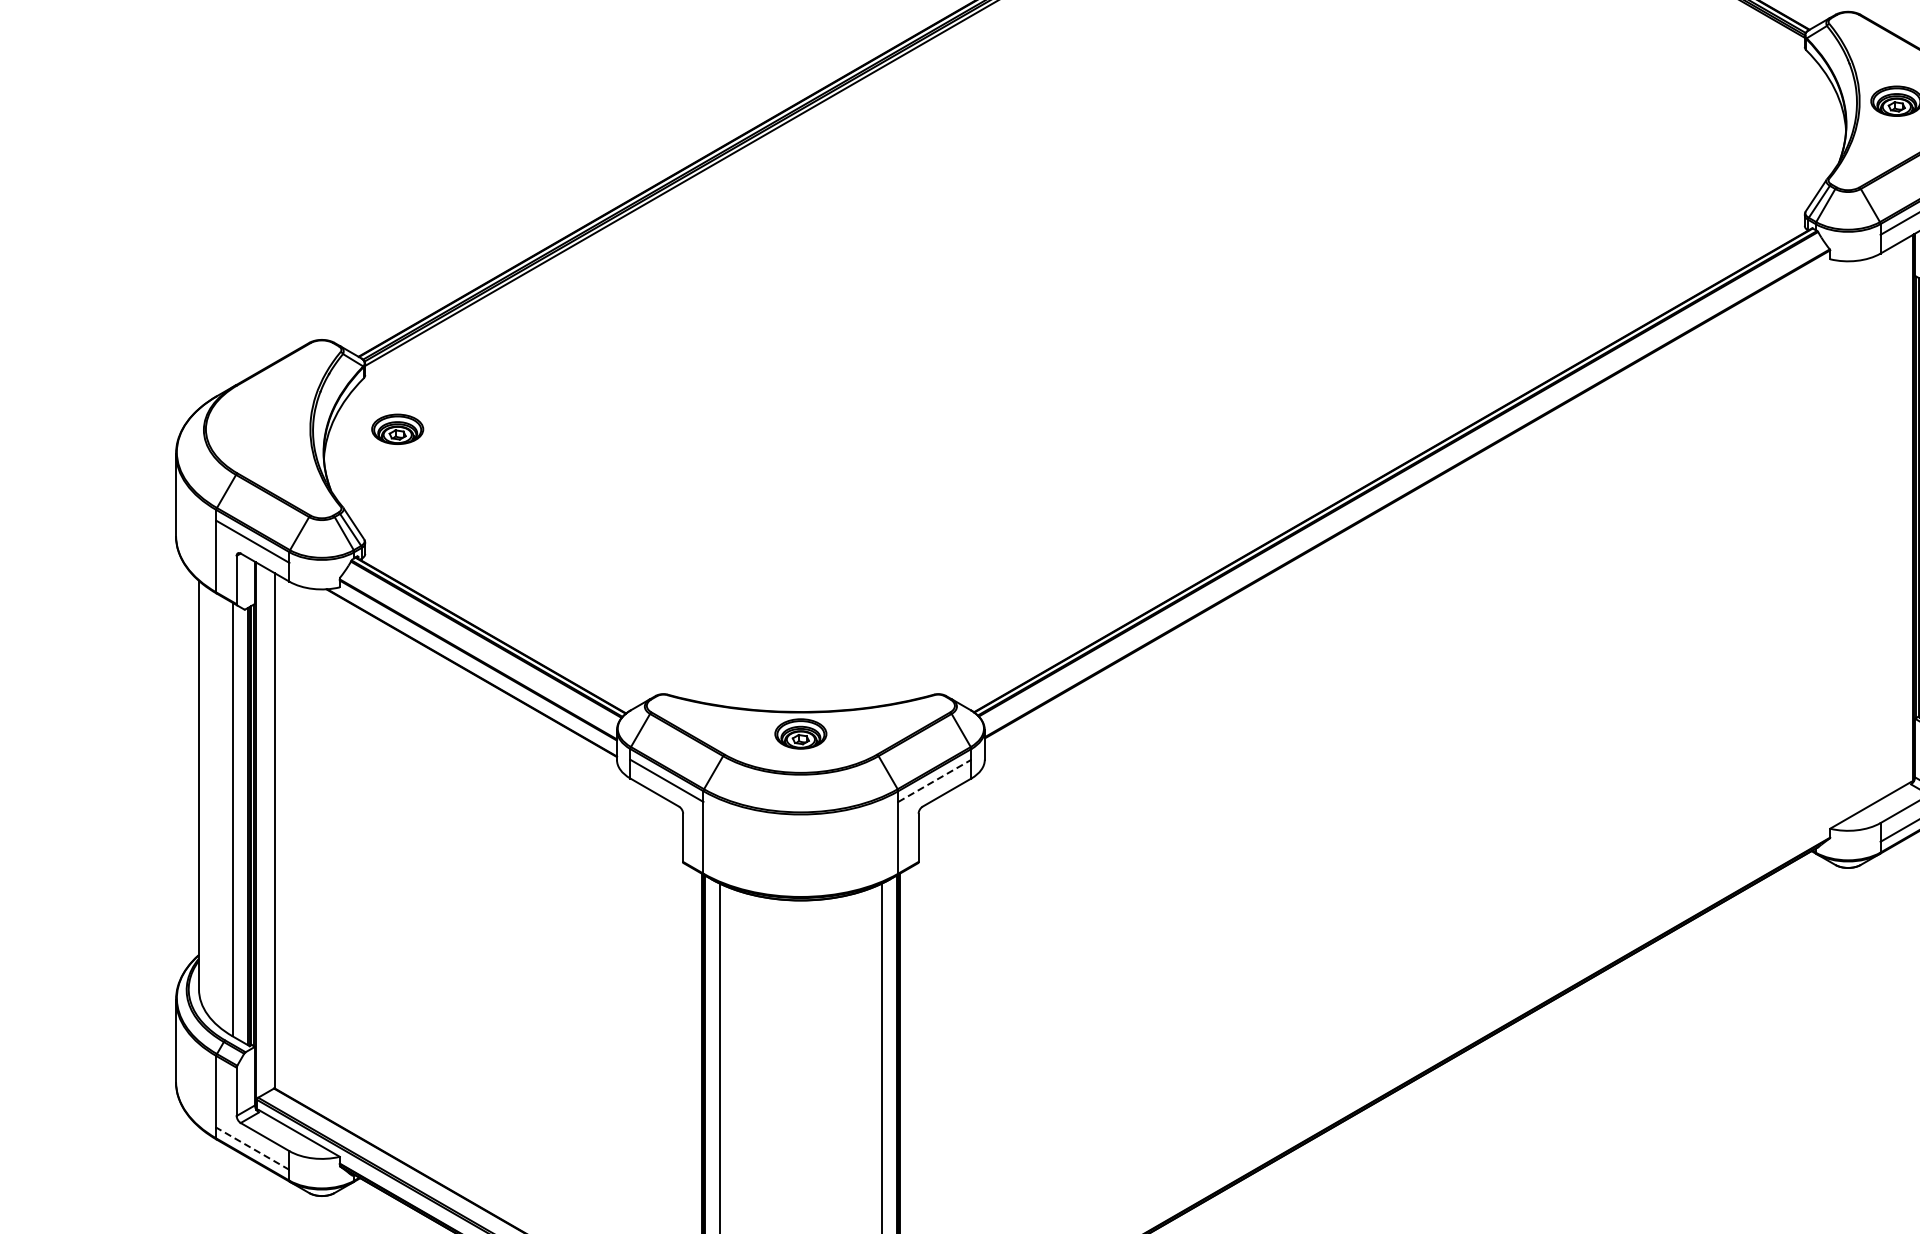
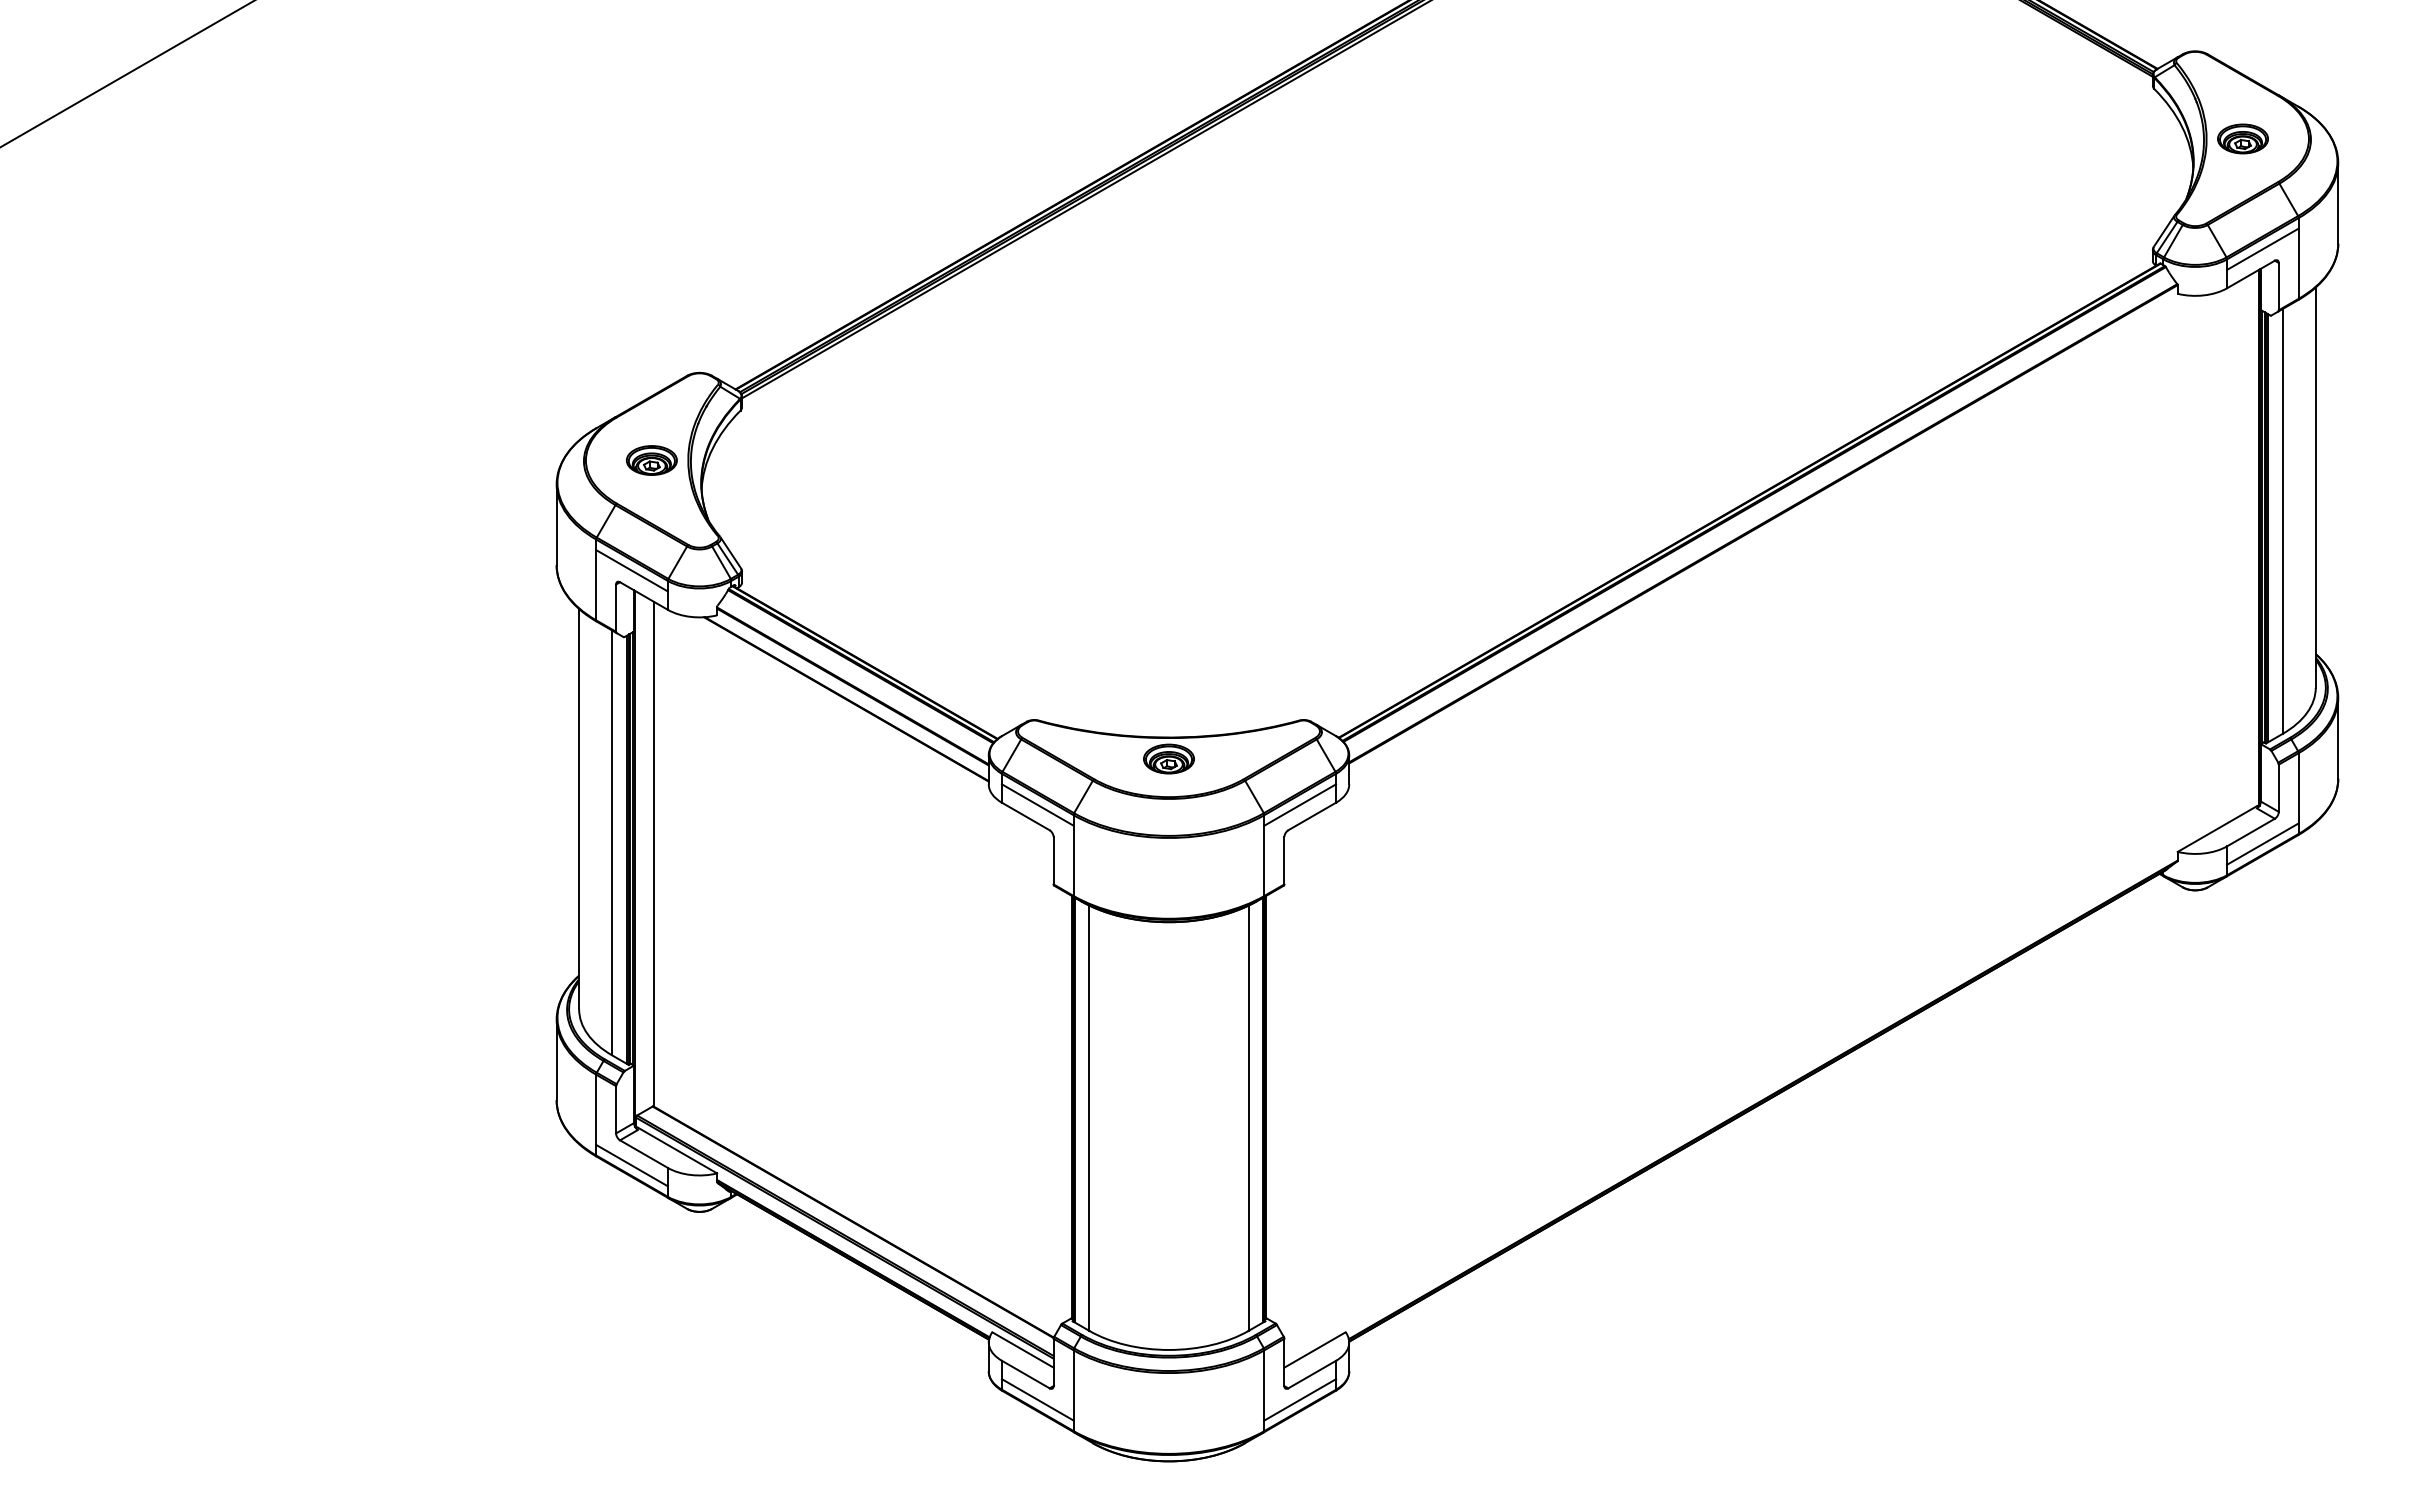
part: (397, 429) -> (651, 460), moved
line: (935, 780) -> (1300, 804), dashed -> solid
line: (252, 1148) -> (631, 1165), dashed -> solid

